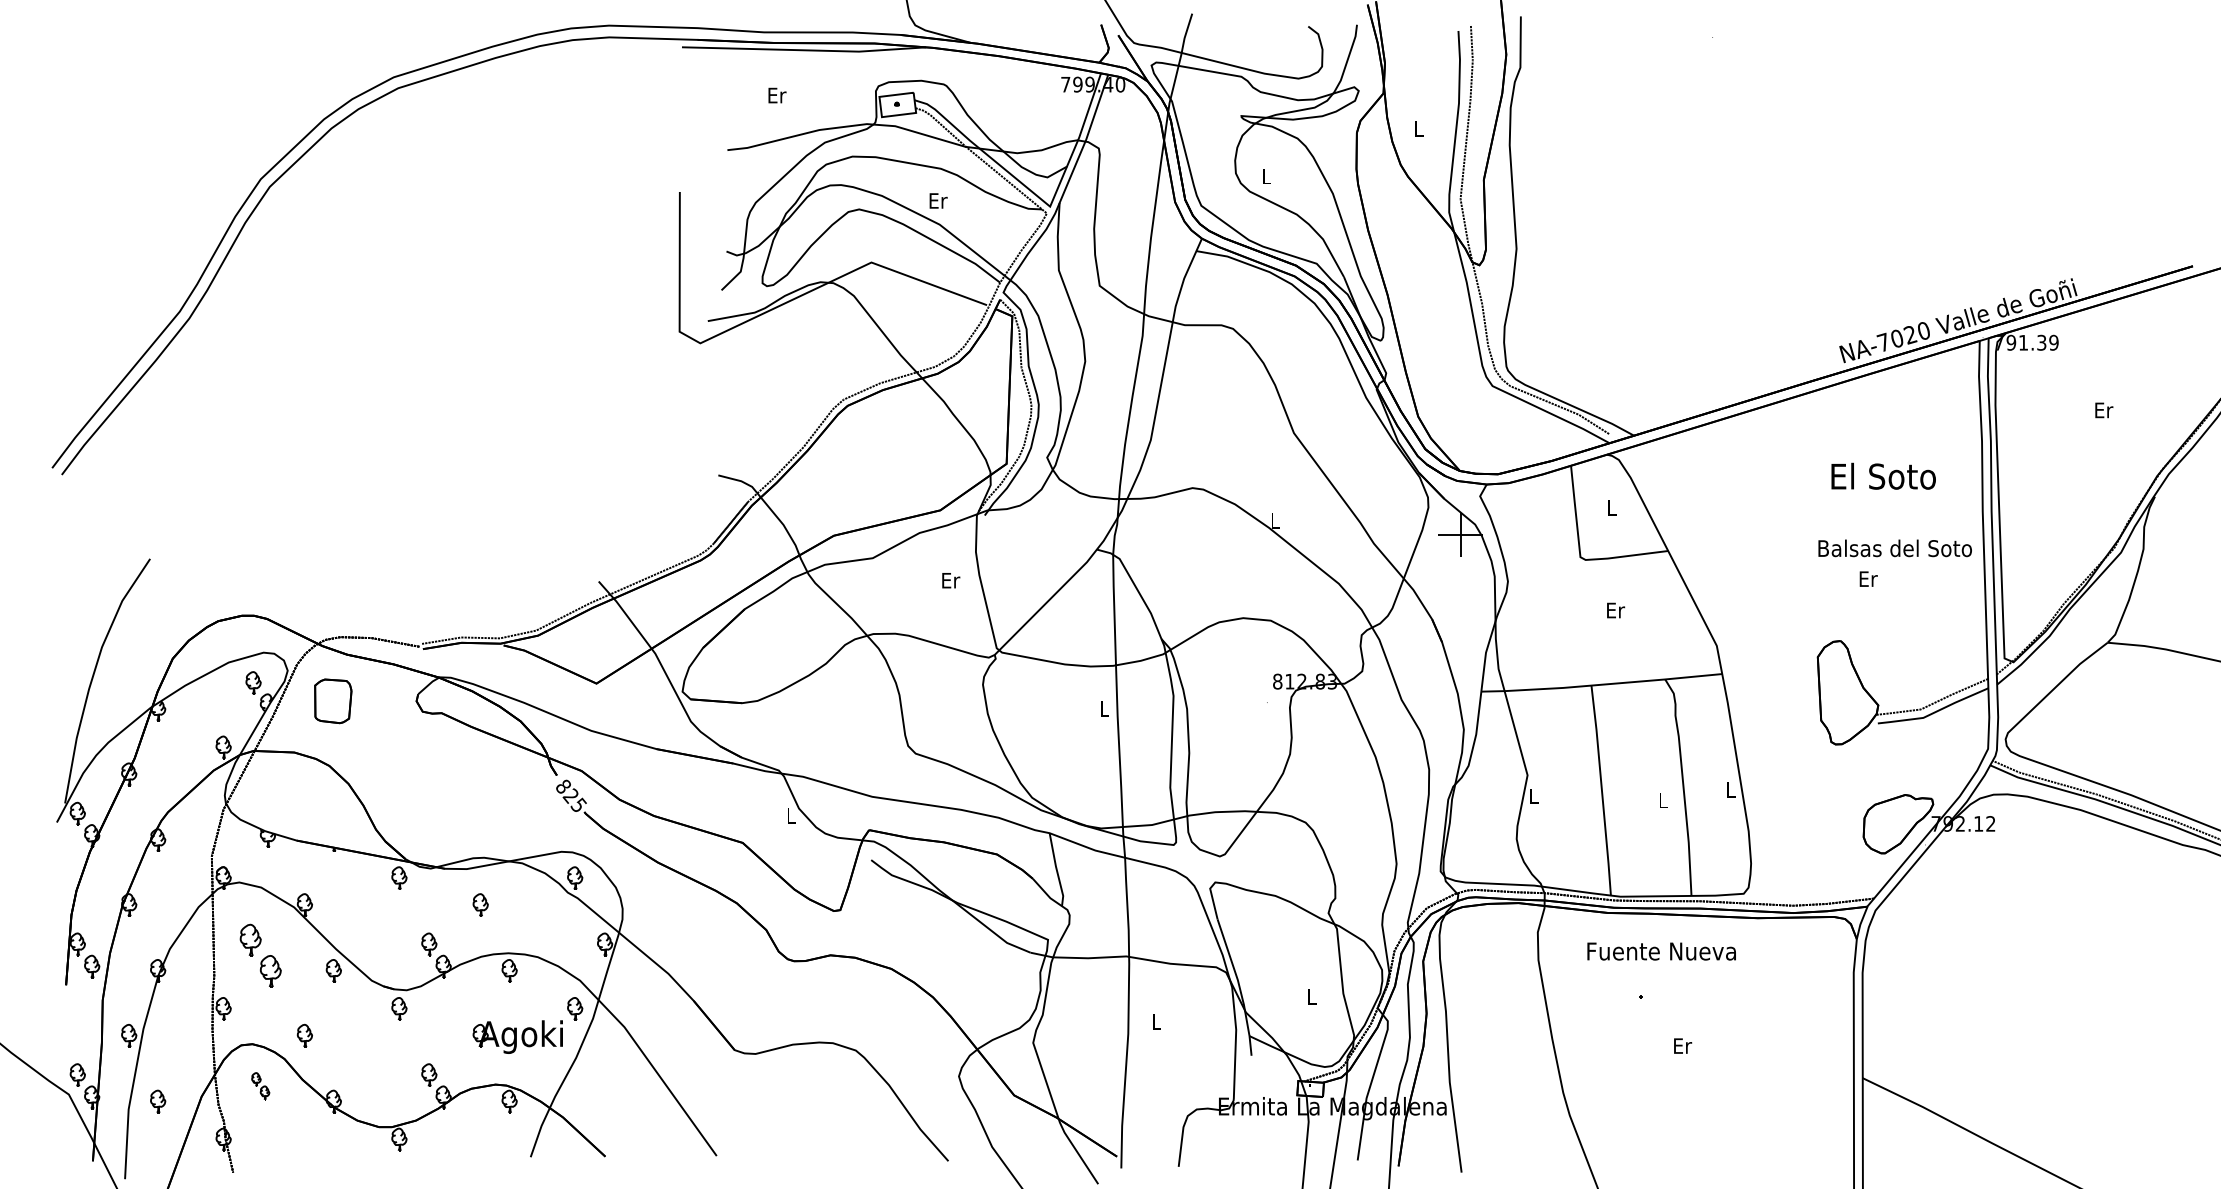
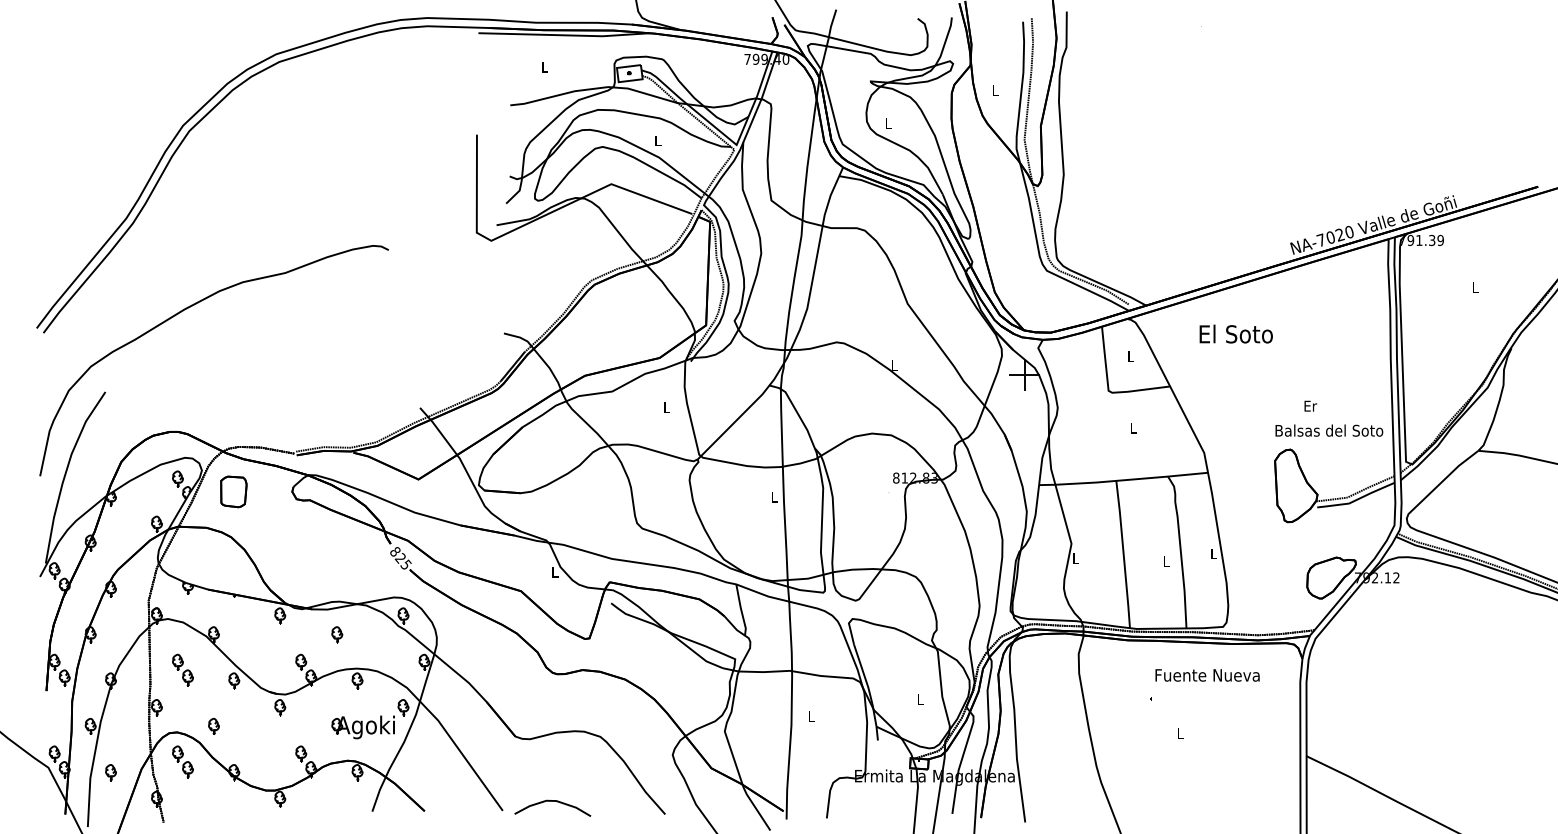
text: (777, 94) -> (545, 66), Er -> L
text: (938, 200) -> (658, 140), Er -> L
text: (2103, 409) -> (1475, 287), Er -> L
curve: (264, 442) -> (185, 310), added
text: (1882, 475) -> (1235, 333), moved
text: (1895, 548) -> (1329, 430), moved
text: (951, 579) -> (667, 406), Er -> L
text: (1615, 609) -> (1133, 427), Er -> L
text: (1661, 951) -> (1207, 675), moved
part: (260, 954) -> (182, 669), size x0.71
text: (1682, 1045) -> (1180, 733), Er -> L
part: (260, 1085) -> (182, 761), size x1.67
curve: (787, 1142) -> (552, 801), added

